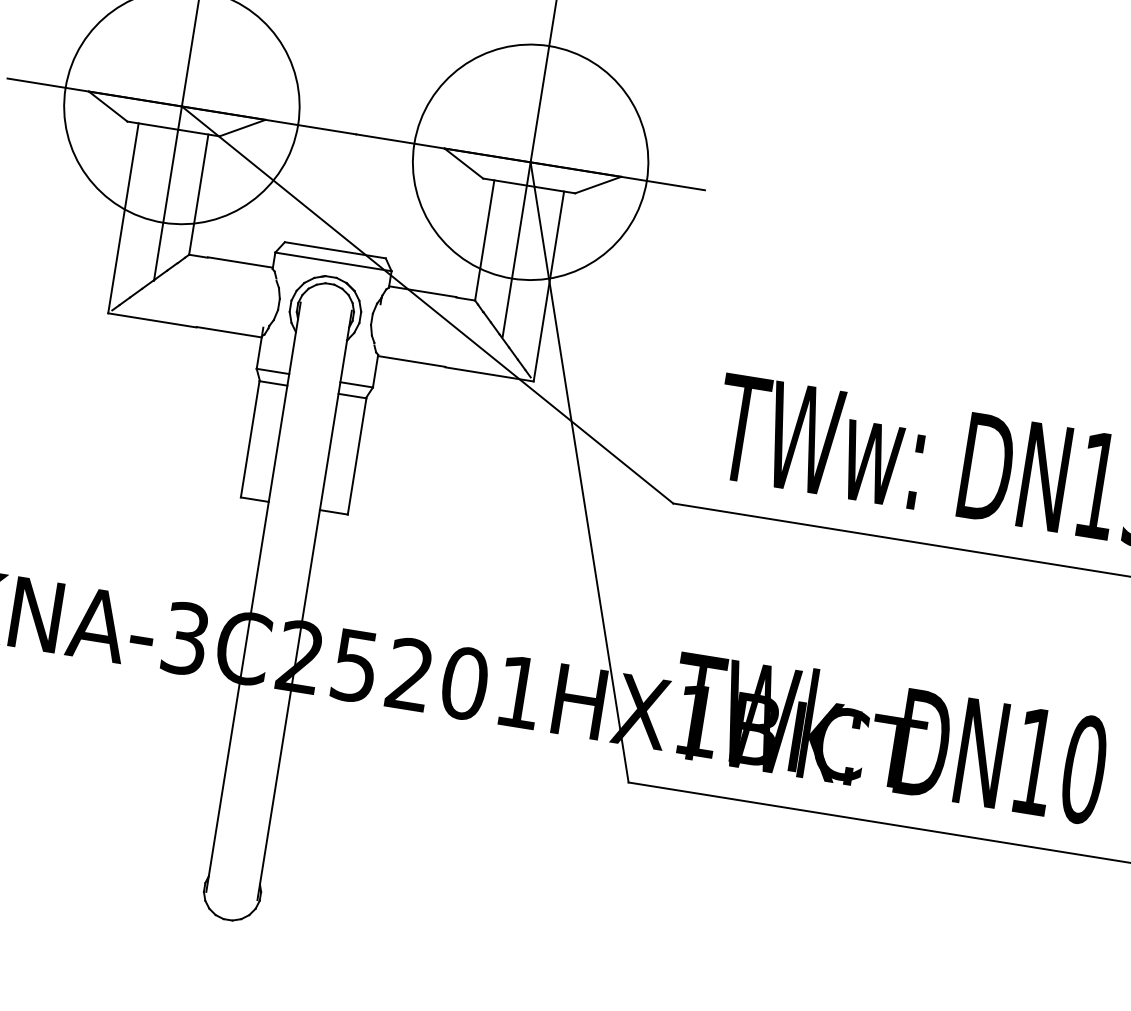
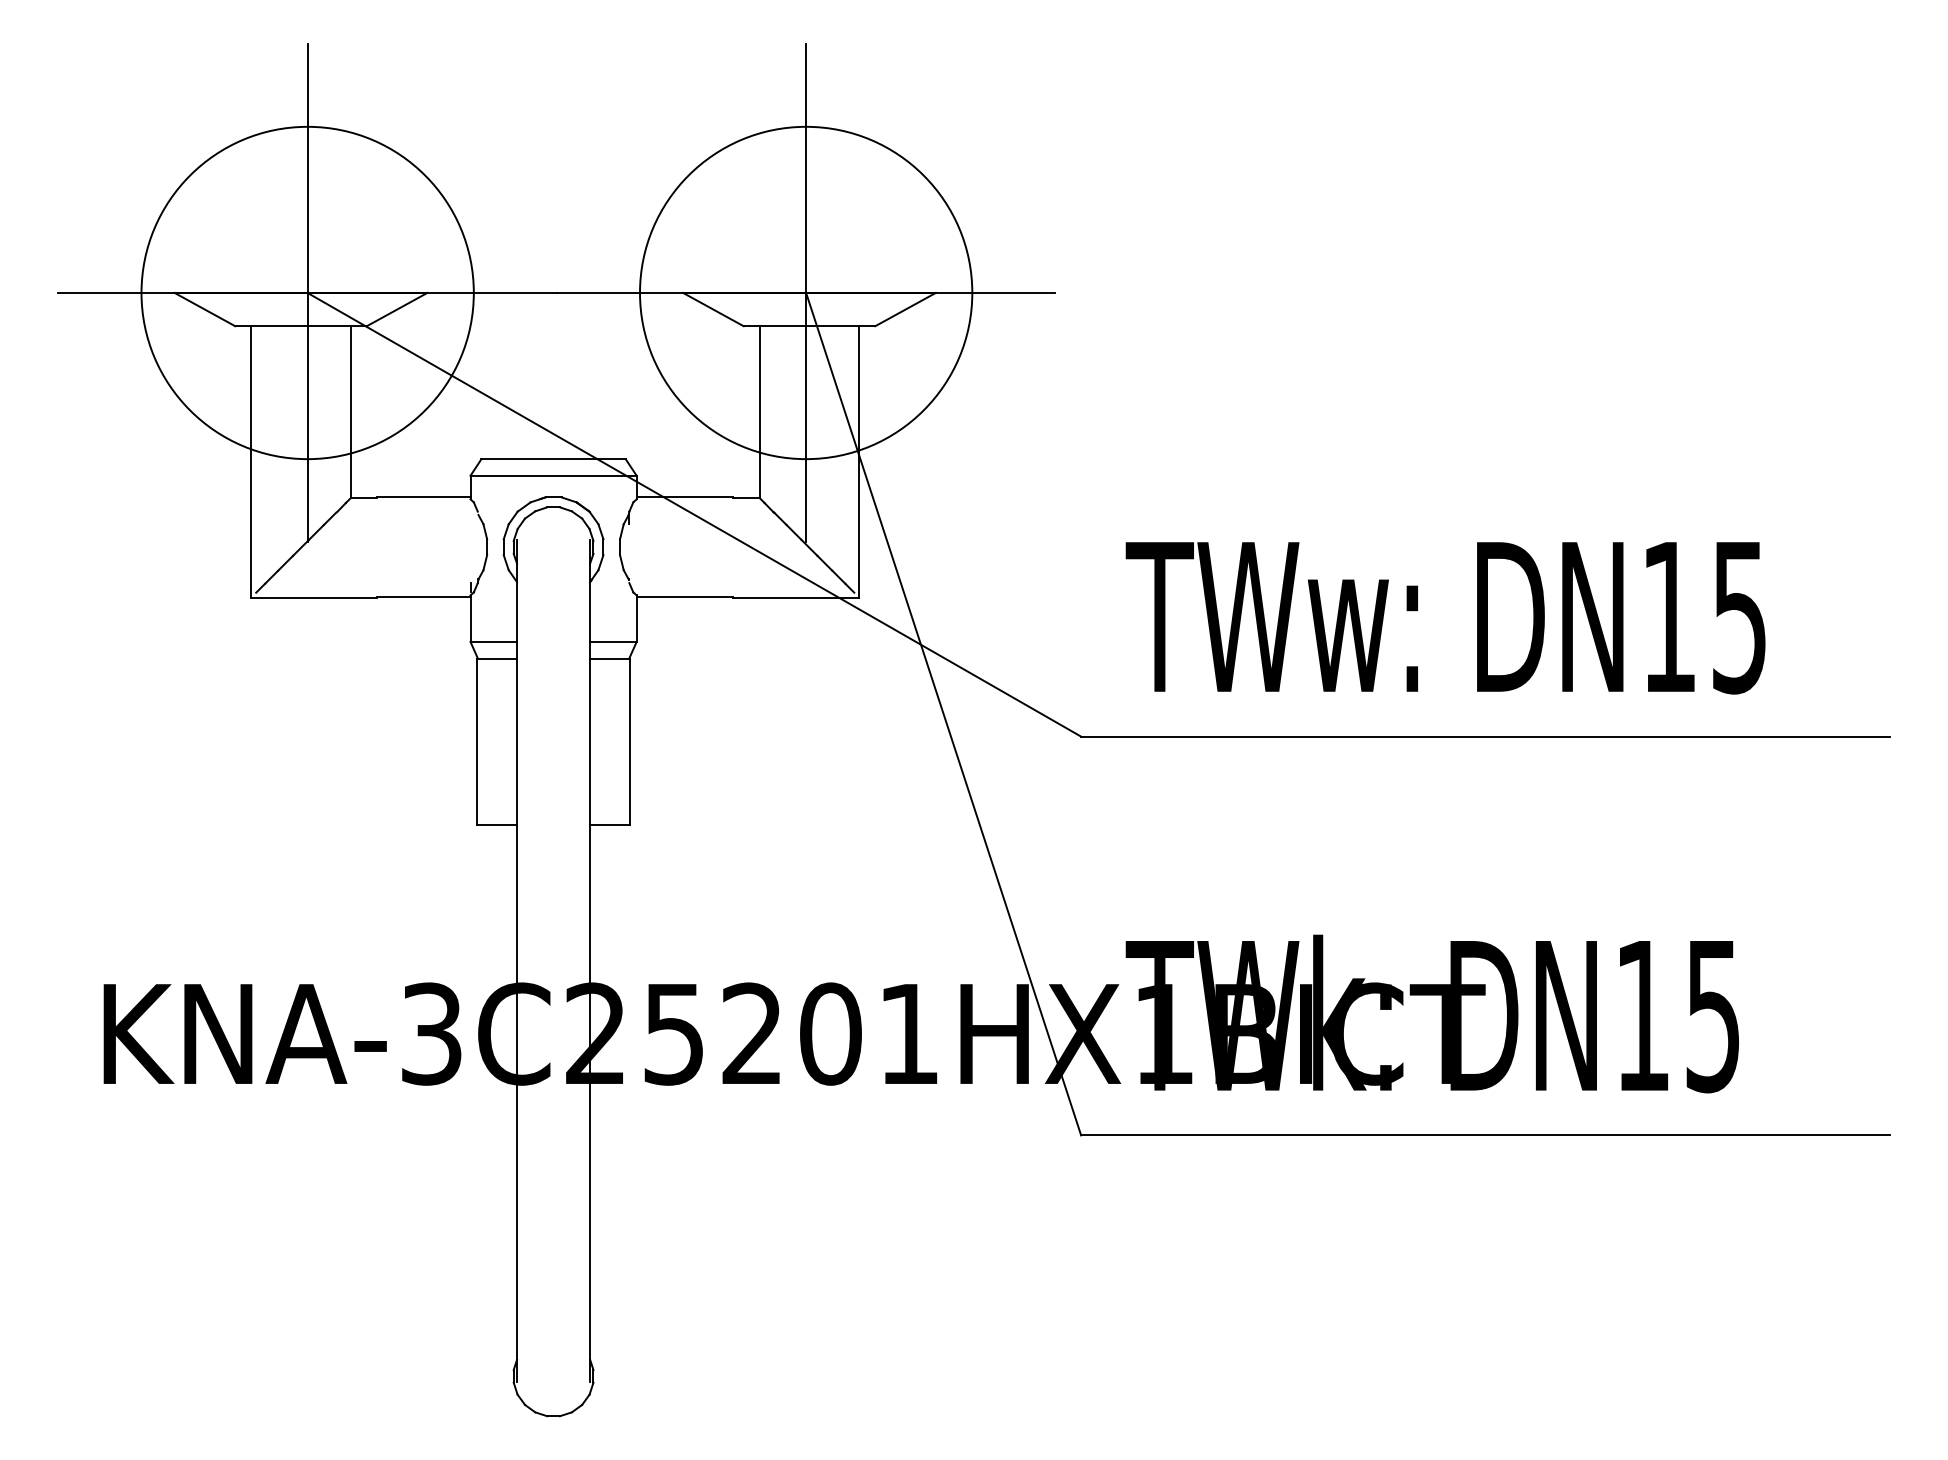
text: (1084, 769) -> (1713, 1015), DN10 -> DN15

